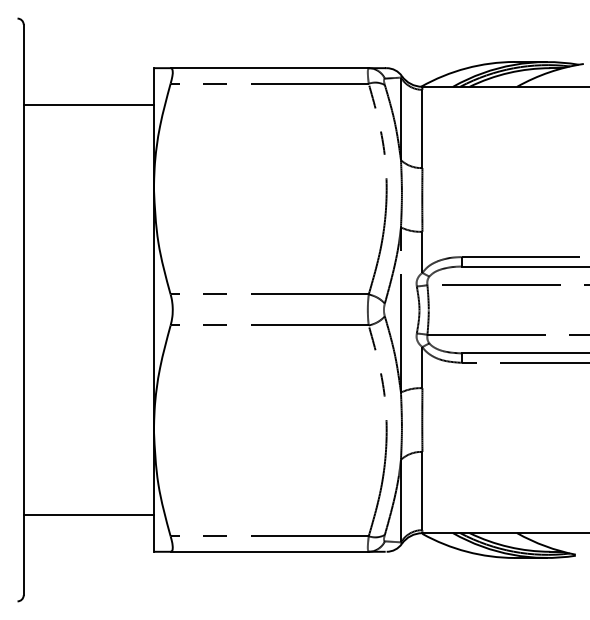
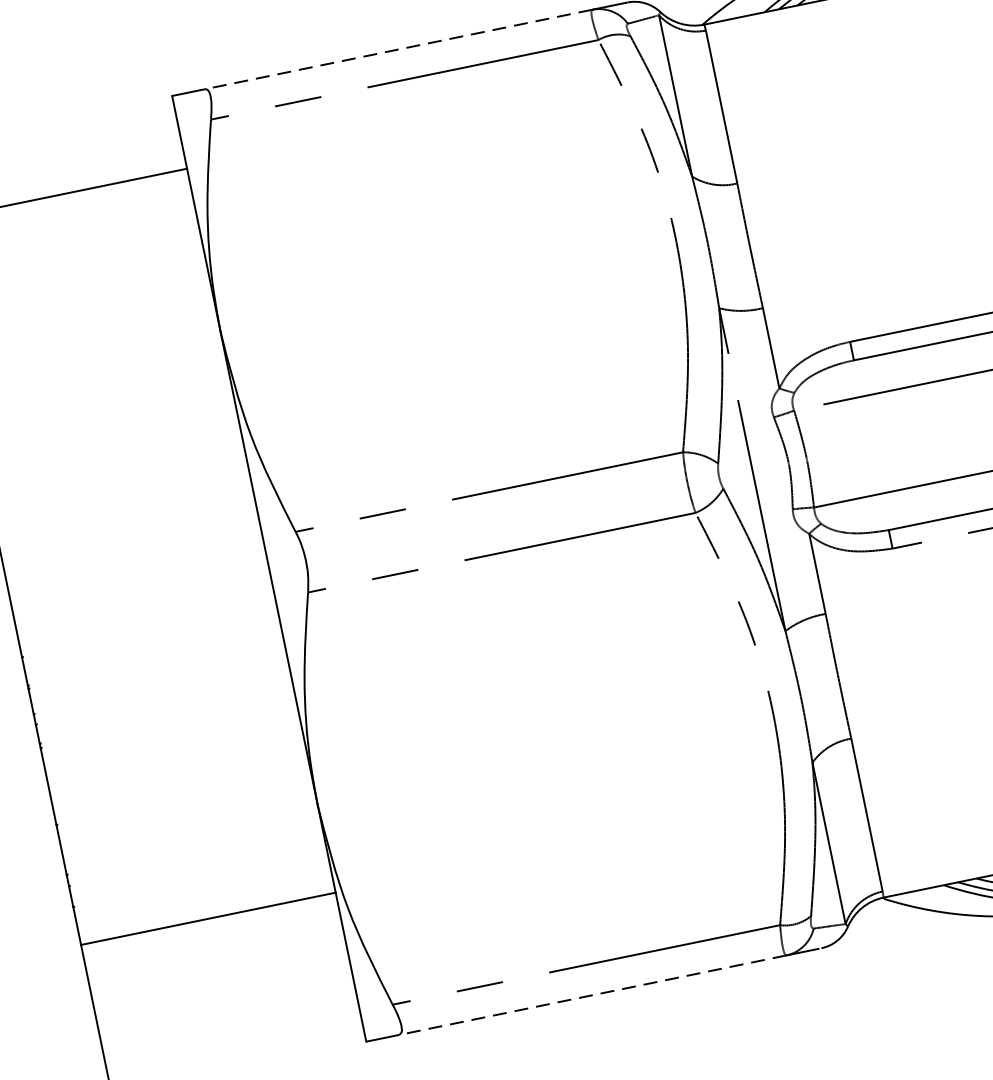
line: (269, 68) -> (398, 50), solid -> dashed
line: (88, 514) -> (207, 918), moved
line: (269, 551) -> (592, 994), solid -> dashed

